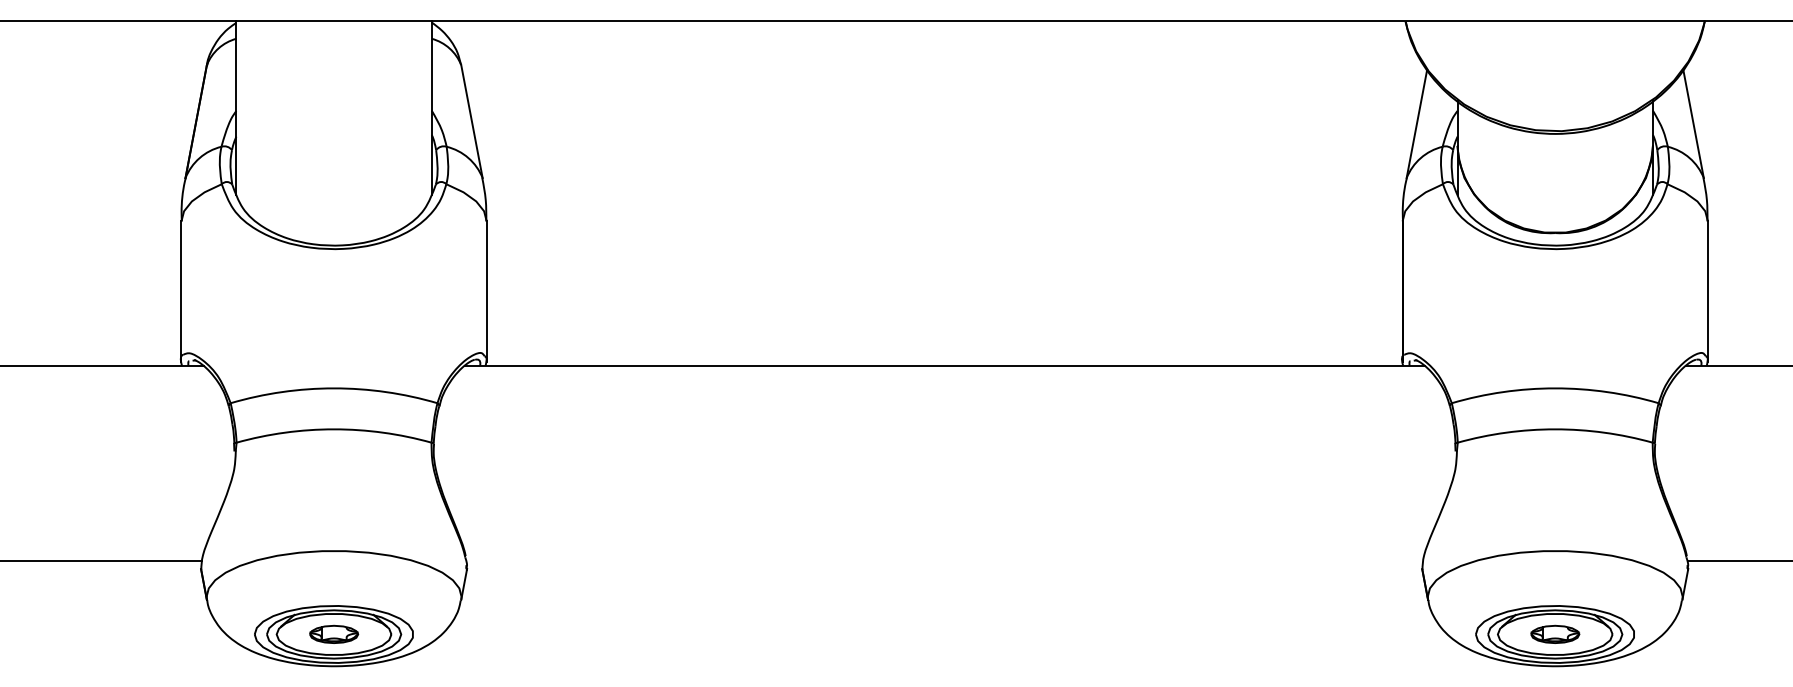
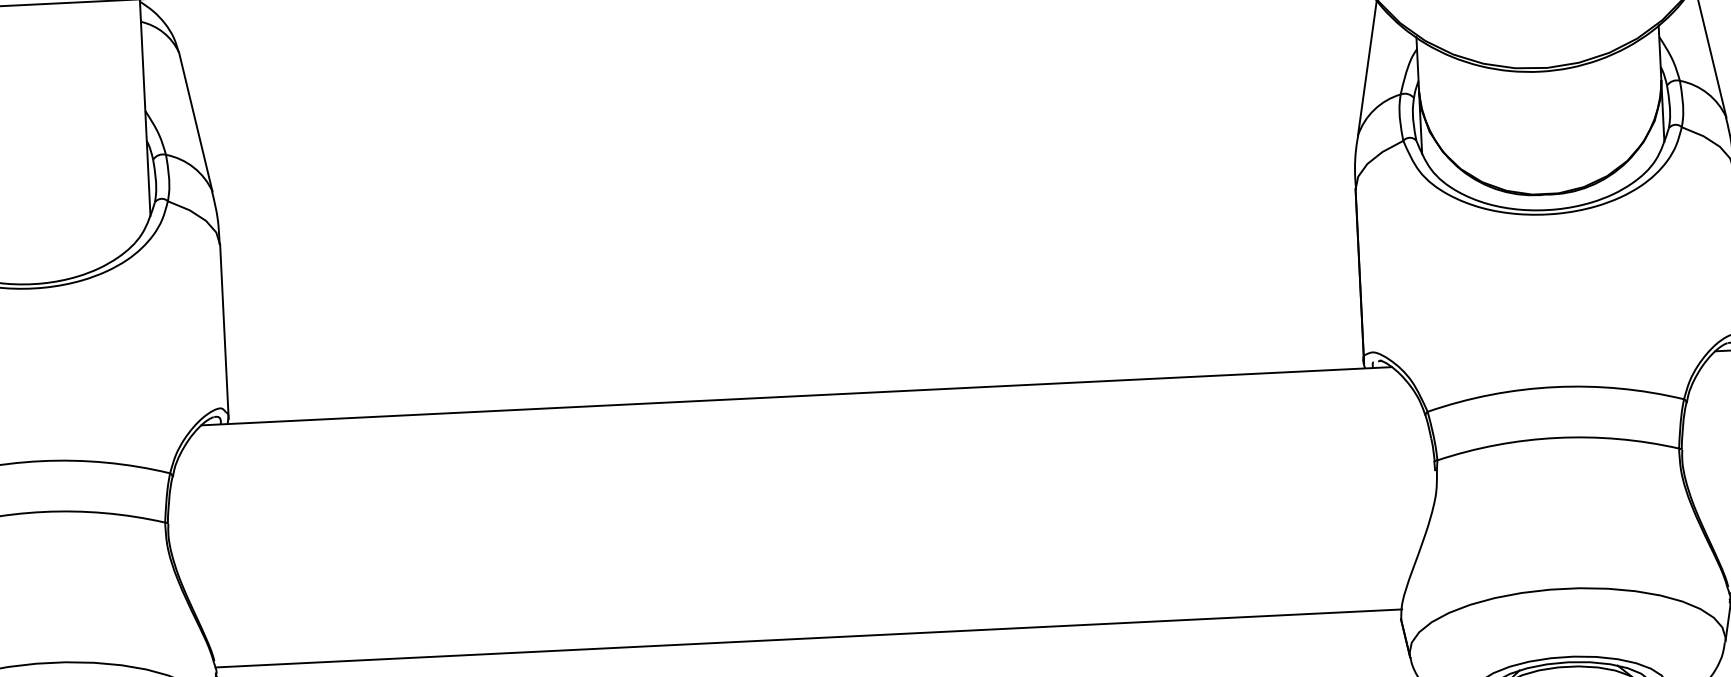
line: (944, 561) -> (808, 638), added

